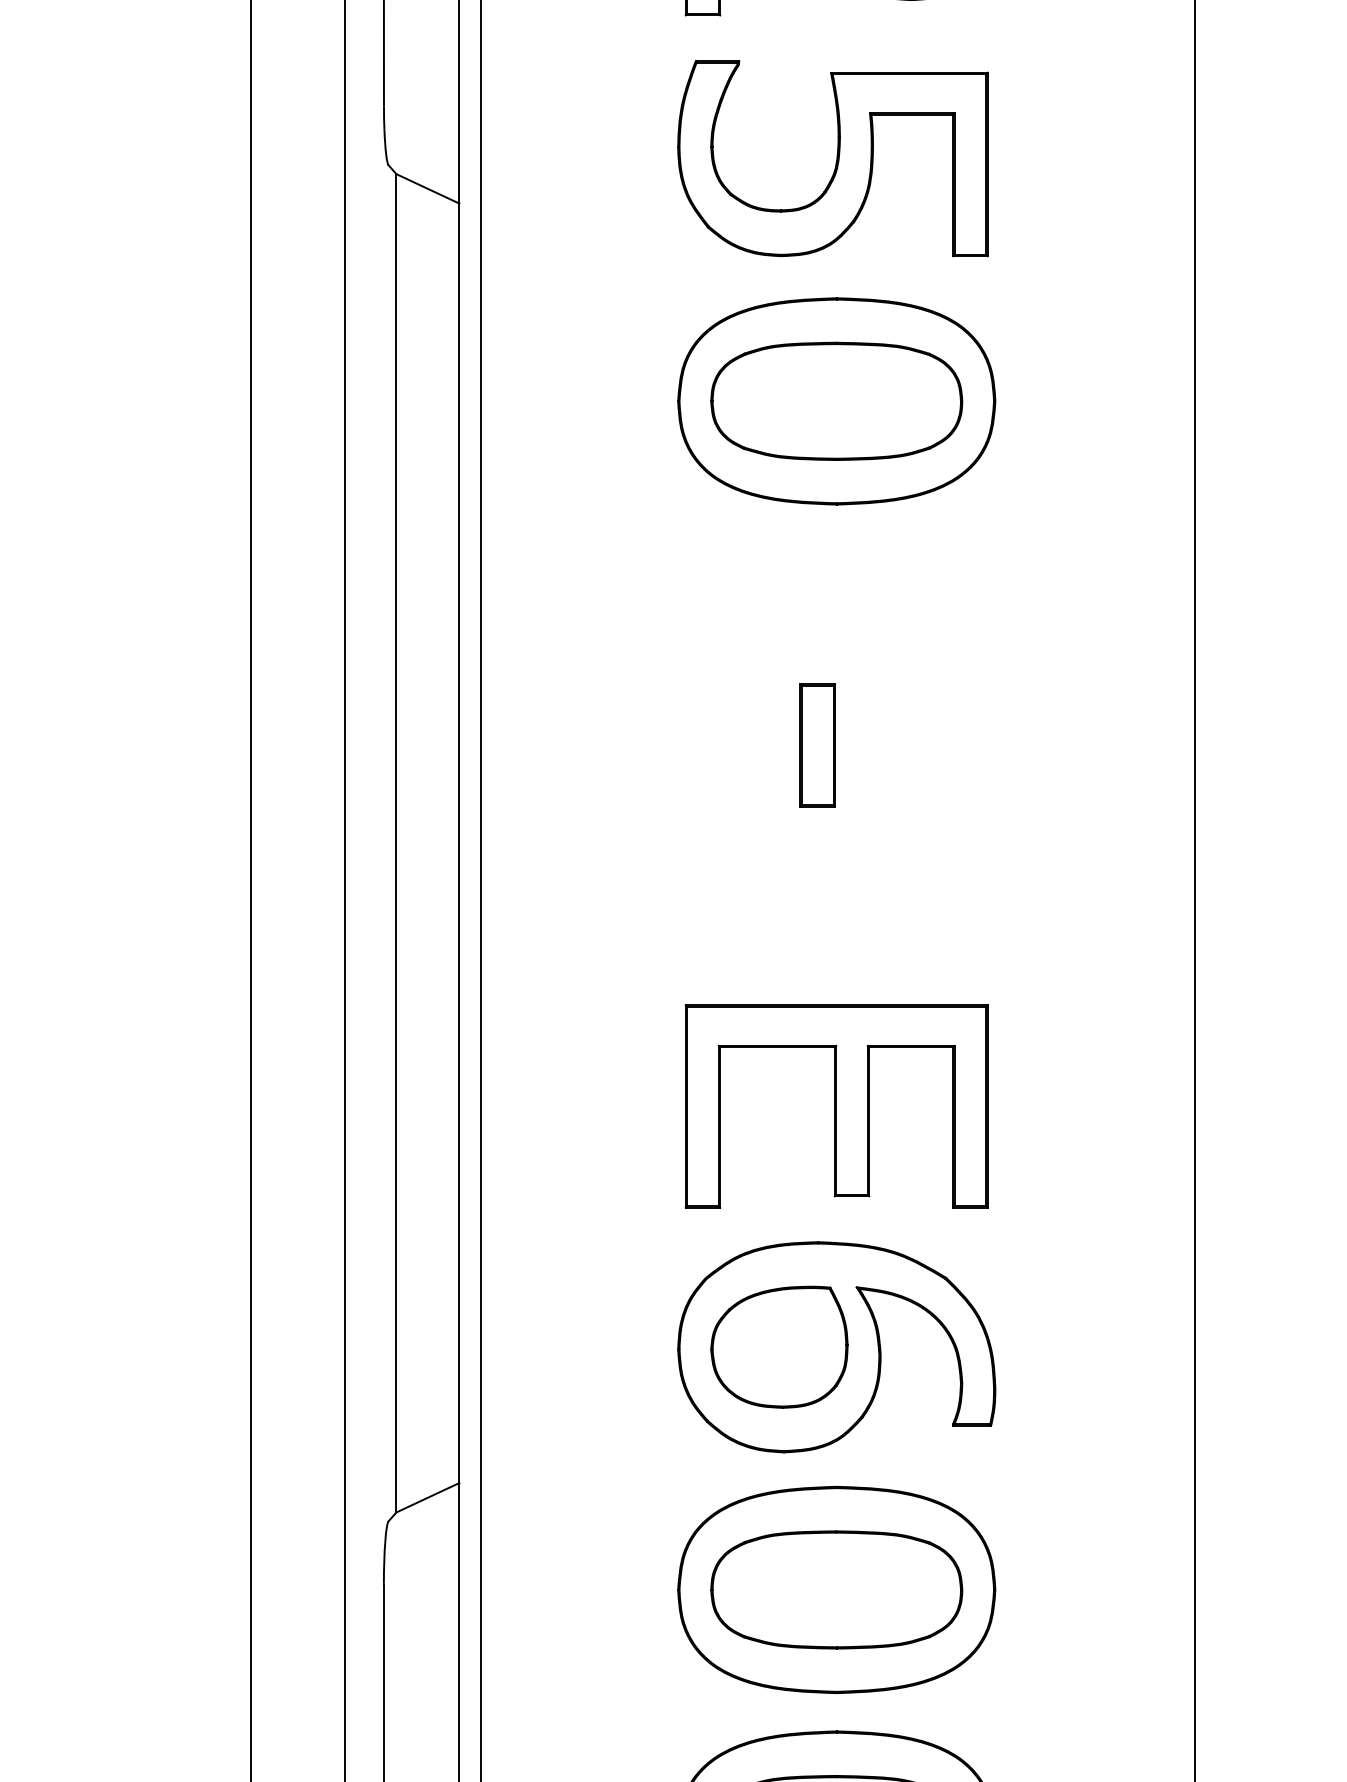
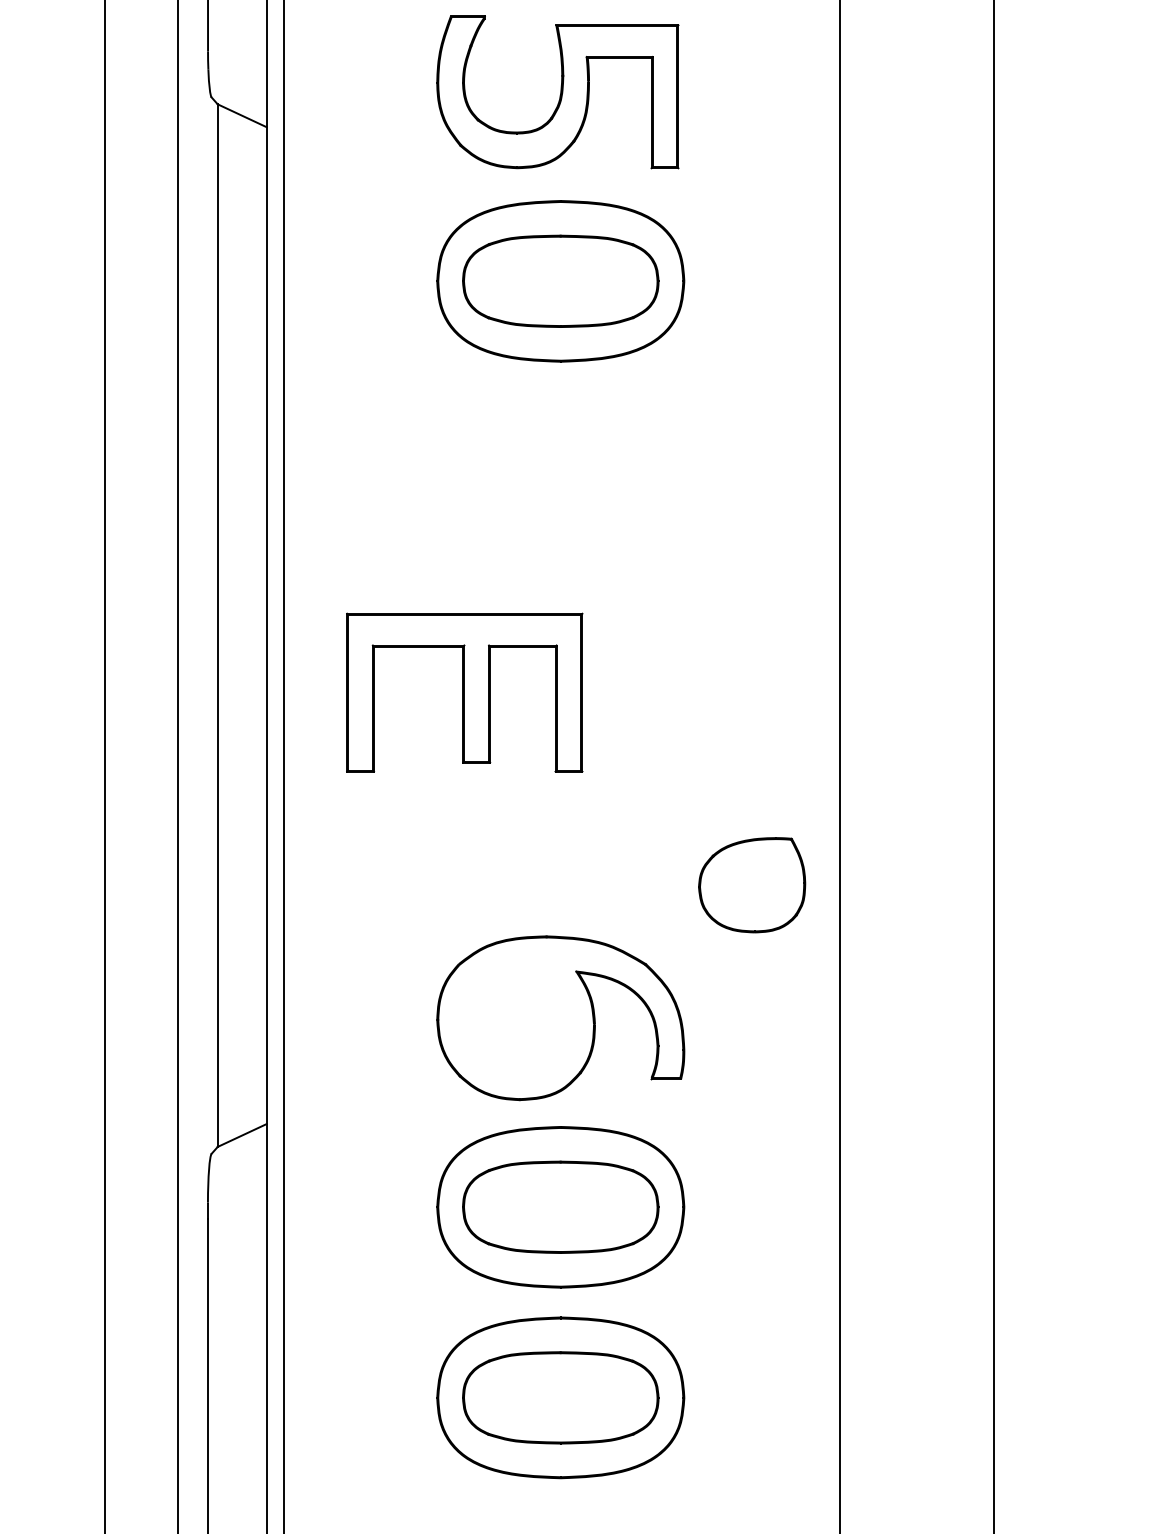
part: (817, 744) -> (545, 548), removed
part: (836, 1106) -> (464, 692), moved
part: (779, 1347) -> (752, 885), moved

